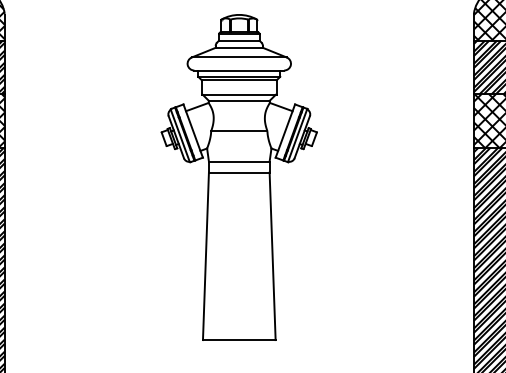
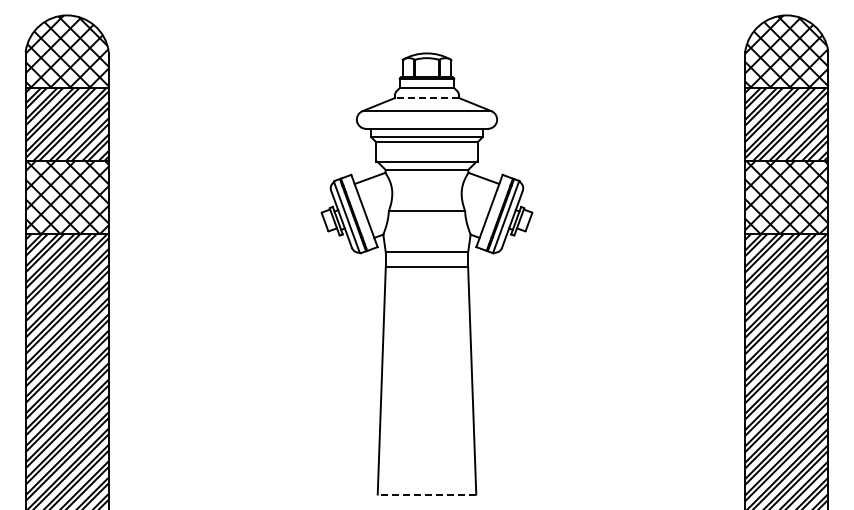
line: (238, 48) -> (426, 98), solid -> dashed
line: (238, 340) -> (426, 494), solid -> dashed

